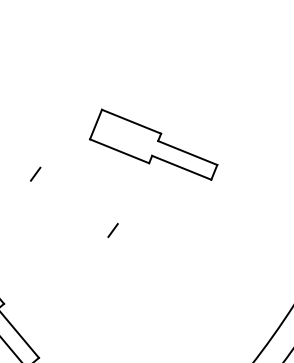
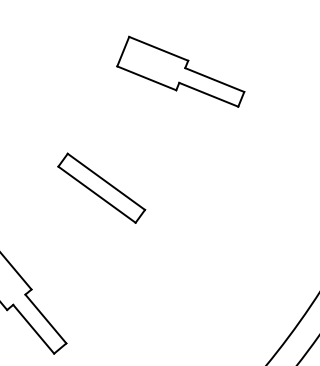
part: (153, 144) -> (180, 71), moved
line: (79, 195) -> (106, 181), added
line: (69, 208) -> (96, 194), added

